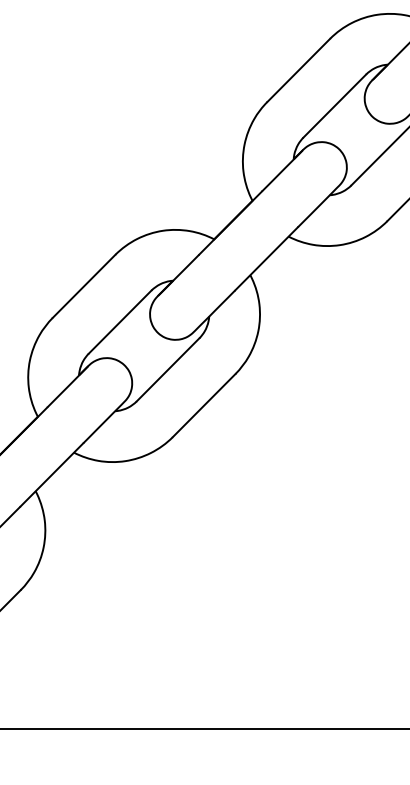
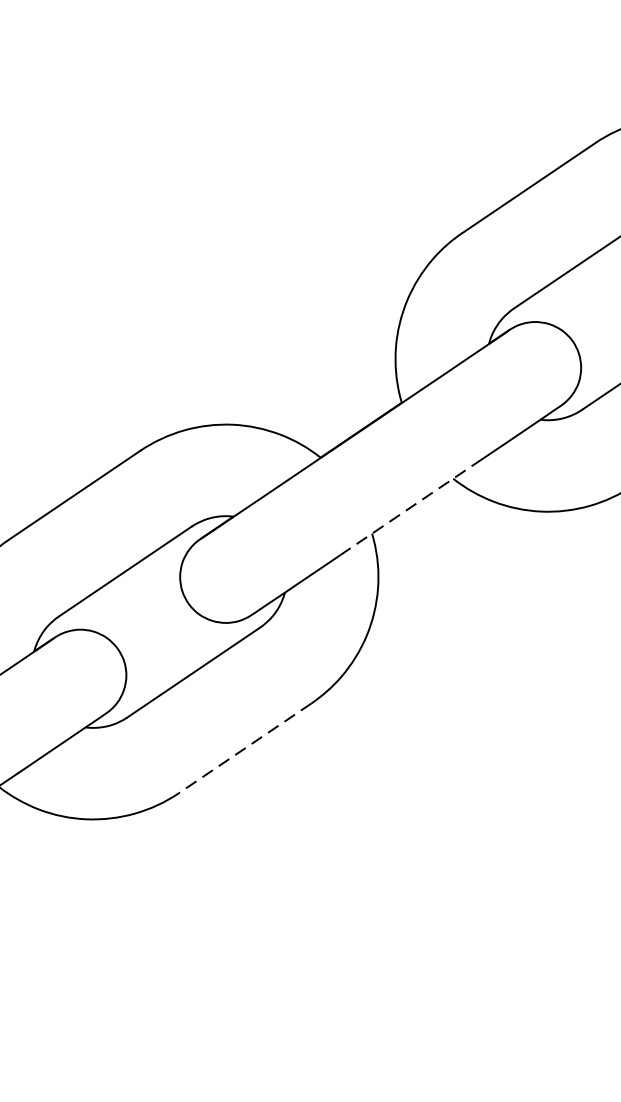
line: (266, 258) -> (406, 509), solid -> dashed
line: (203, 405) -> (243, 747), solid -> dashed

